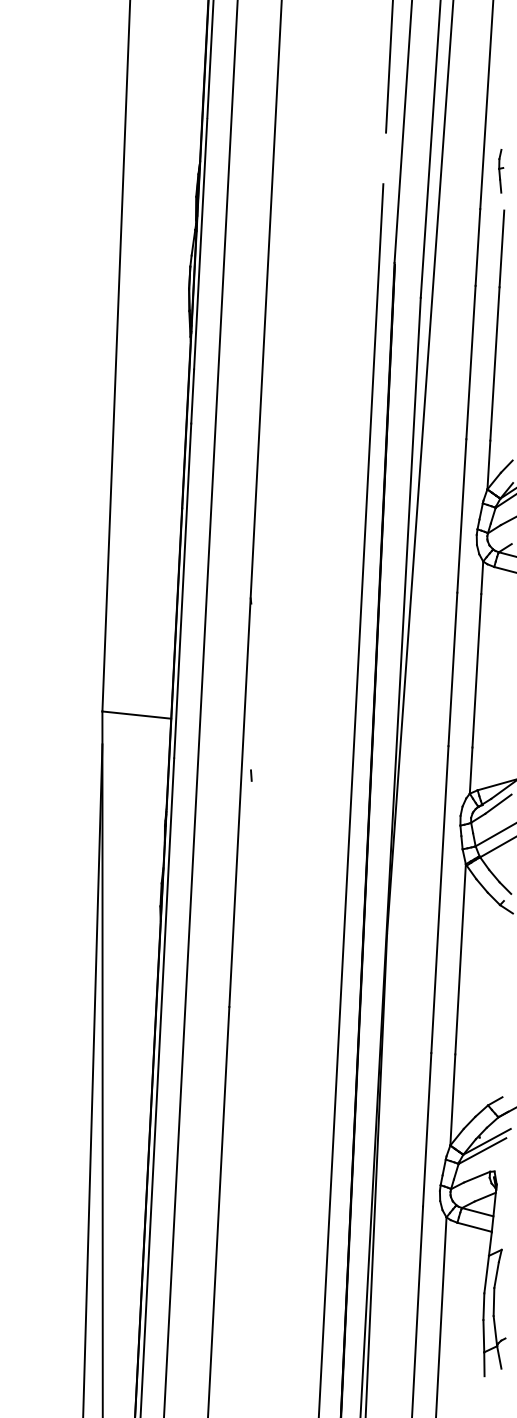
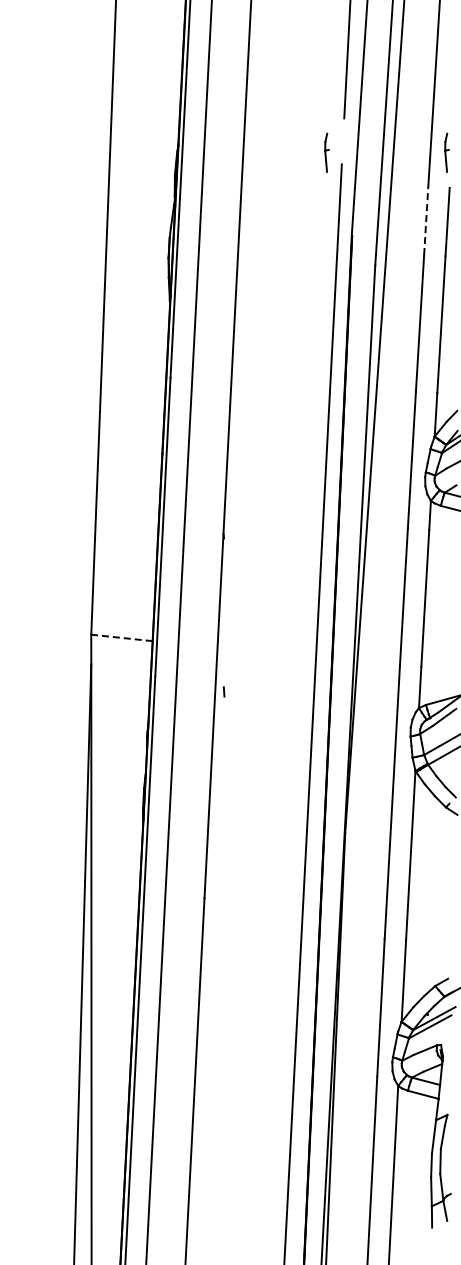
part: (366, 170) -> (326, 152), added
line: (478, 247) -> (426, 220), solid -> dashed
line: (136, 714) -> (121, 637), solid -> dashed

